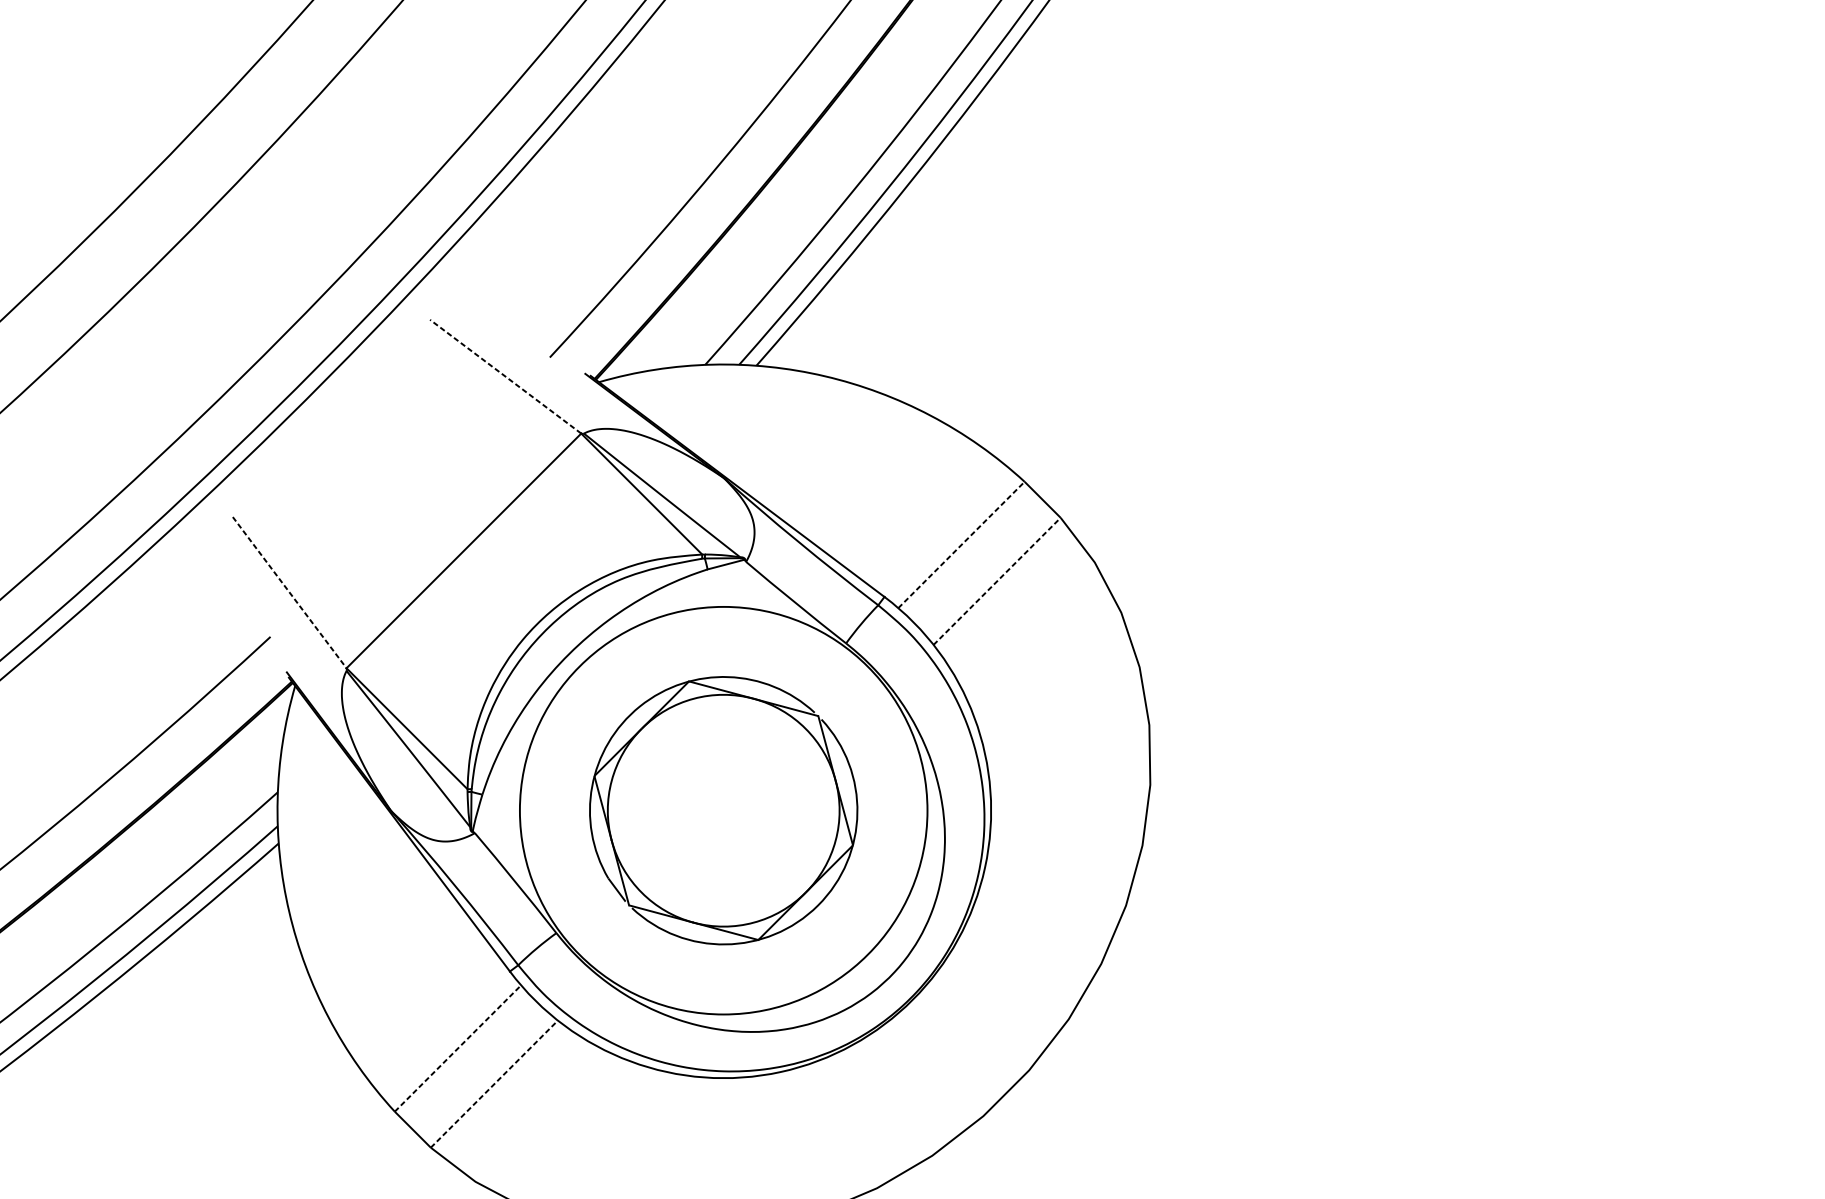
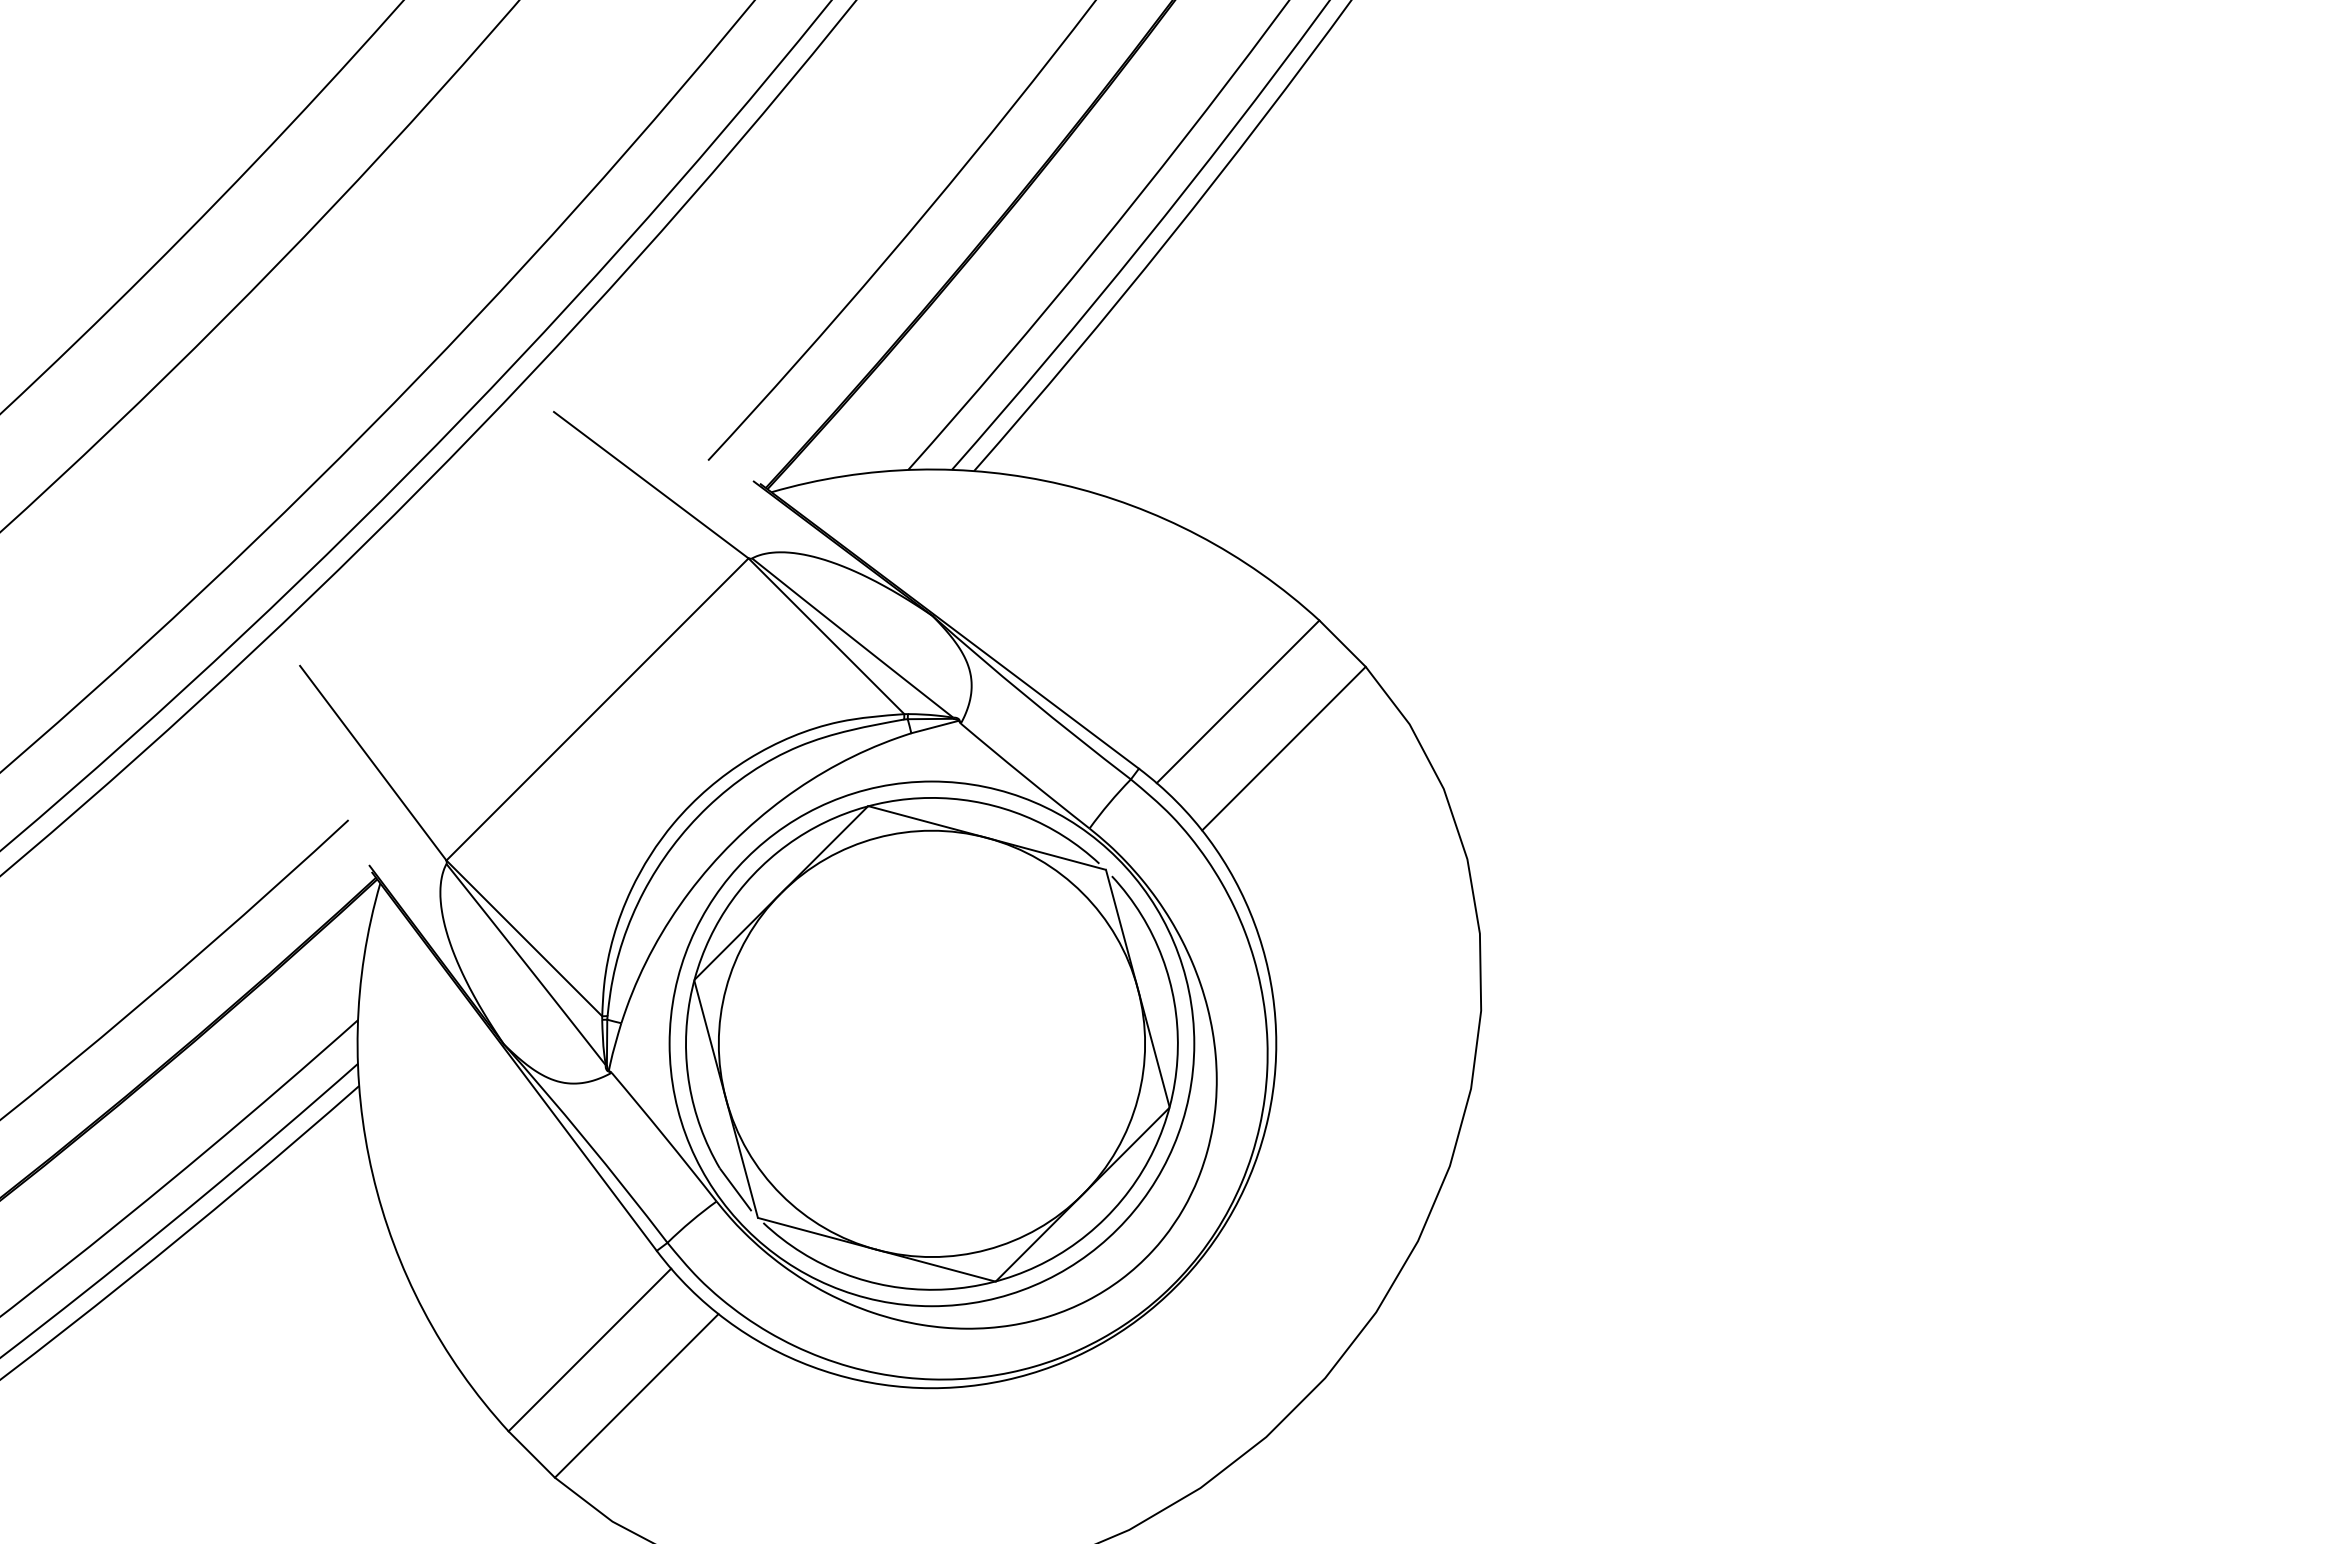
line: (505, 376) -> (651, 485), dashed -> solid
line: (961, 544) -> (1238, 701), dashed -> solid
line: (996, 581) -> (1283, 748), dashed -> solid
line: (289, 592) -> (373, 763), dashed -> solid
part: (723, 810) -> (931, 1043), size x1.43
line: (457, 1048) -> (589, 1350), dashed -> solid
line: (494, 1083) -> (636, 1395), dashed -> solid

